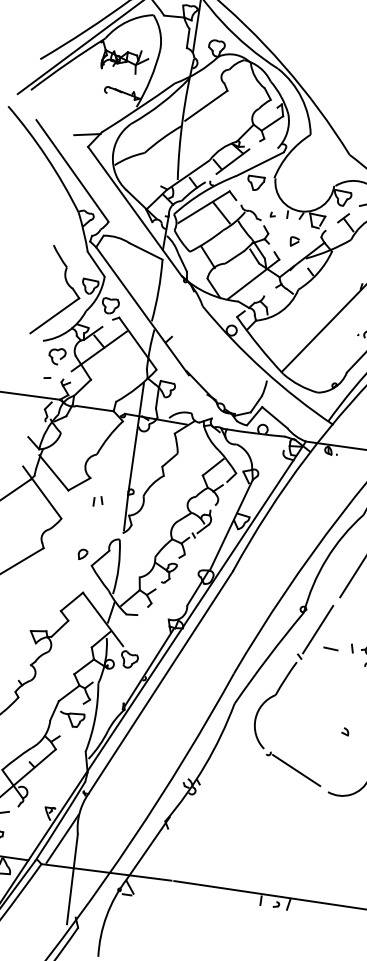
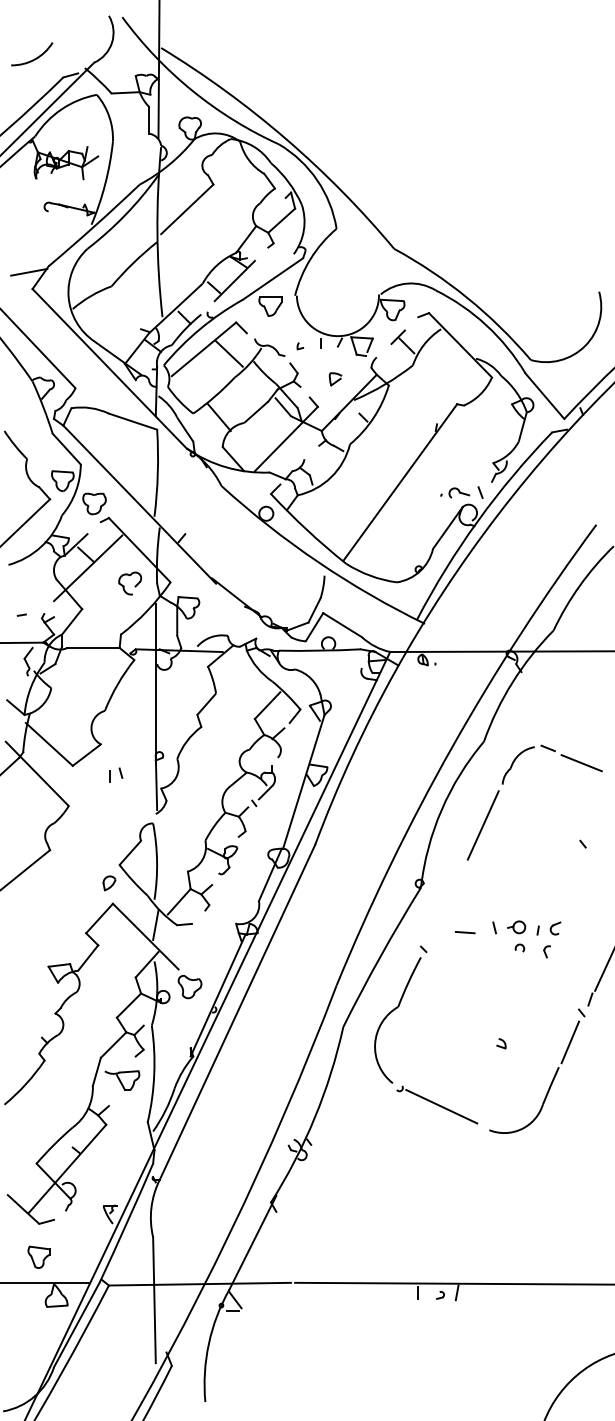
part: (57, 356) -> (130, 583), moved
part: (83, 554) -> (109, 883), moved
line: (317, 629) -> (443, 908), removed
line: (62, 838) -> (132, 1246), removed

